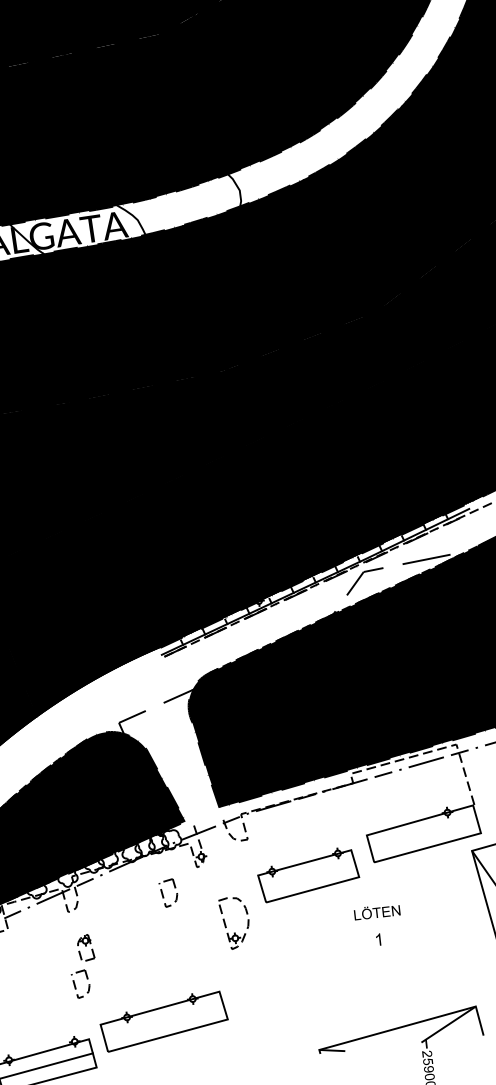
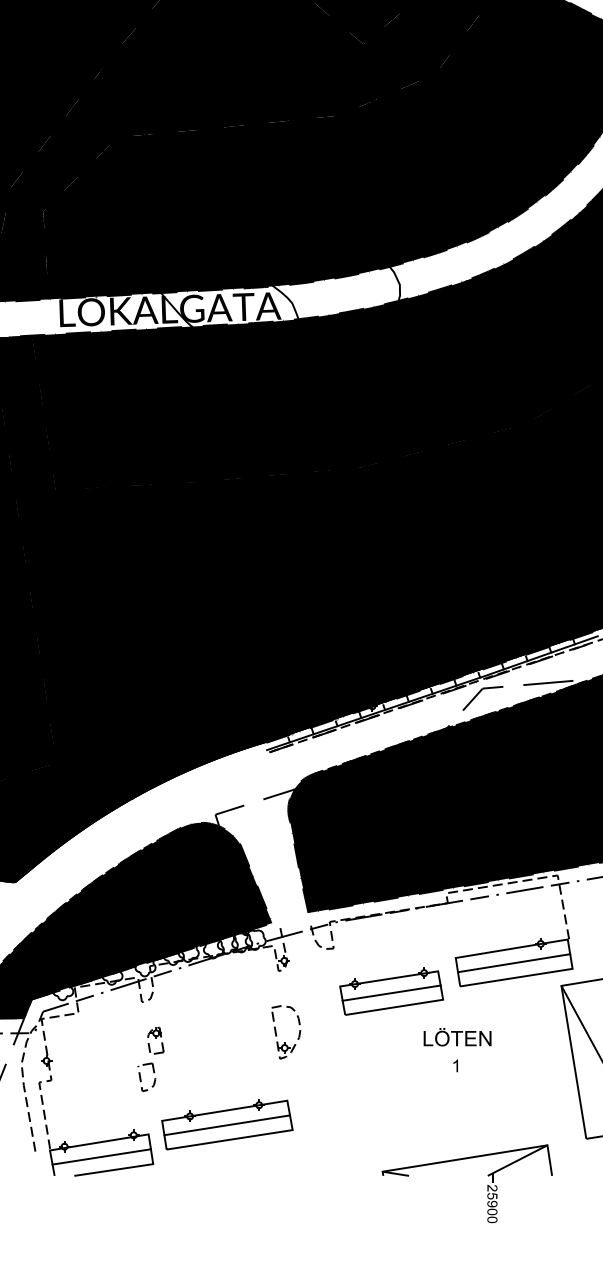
line: (424, 834) -> (514, 963), added
line: (308, 875) -> (391, 992), added
part: (168, 892) -> (246, 993), removed
part: (377, 912) -> (457, 1037), size x1.43
part: (227, 926) -> (277, 1035), moved
line: (164, 1022) -> (227, 1125), added

